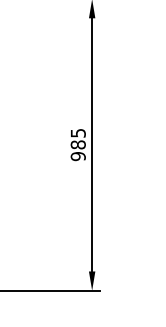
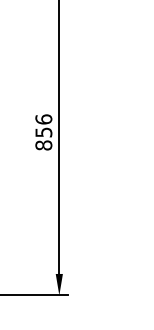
text: (77, 144) -> (42, 132), 985 -> 856

